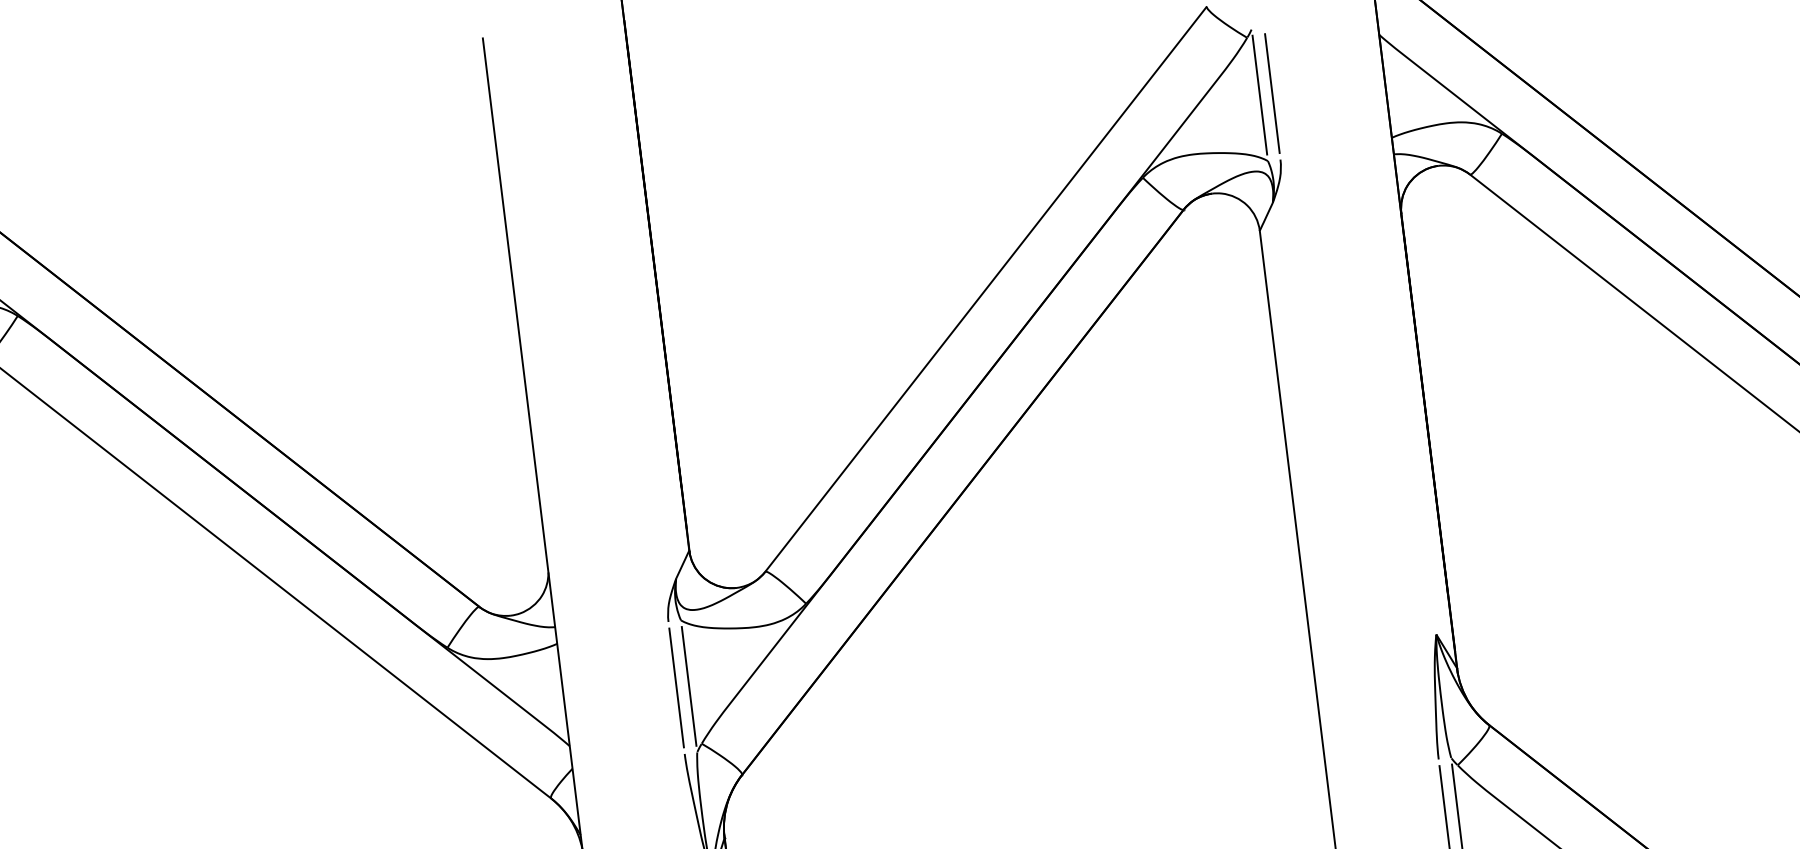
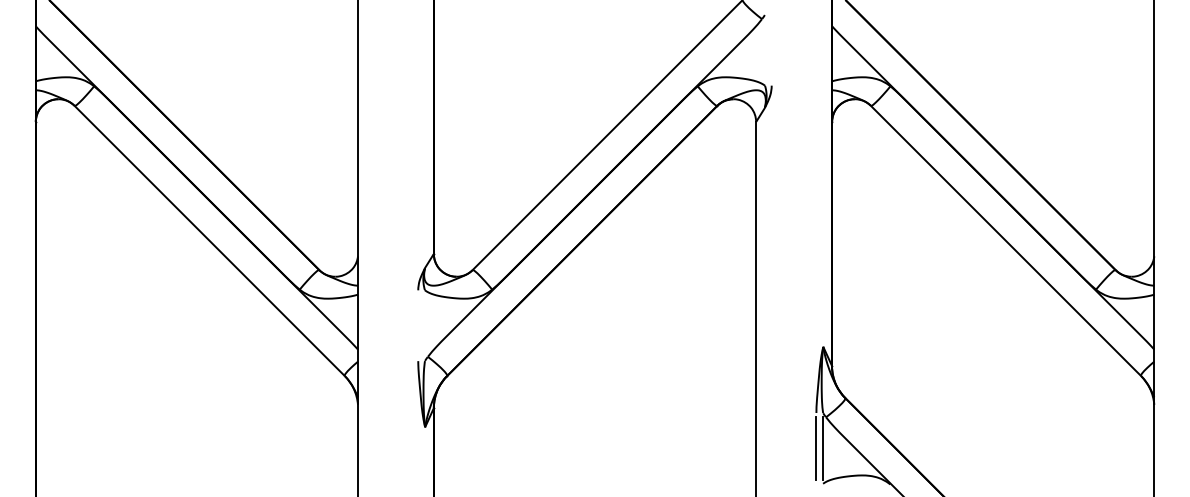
line: (1272, 94) -> (771, 50), removed
line: (1258, 95) -> (764, 50), removed
line: (688, 686) -> (424, 325), removed
line: (677, 687) -> (418, 325), removed

